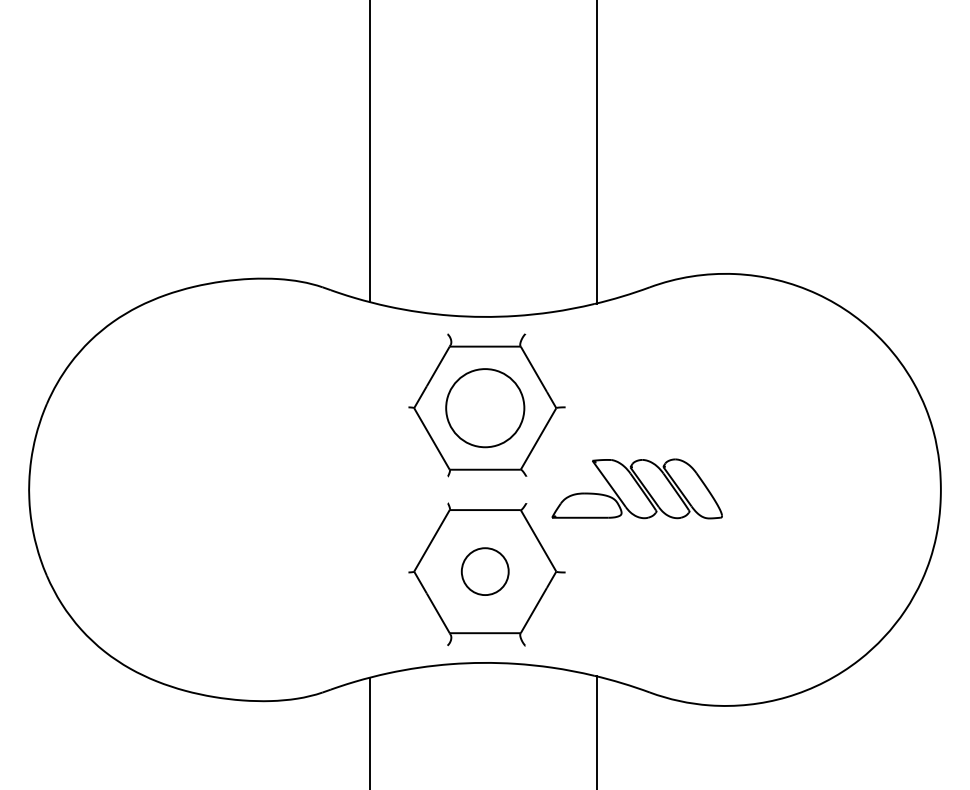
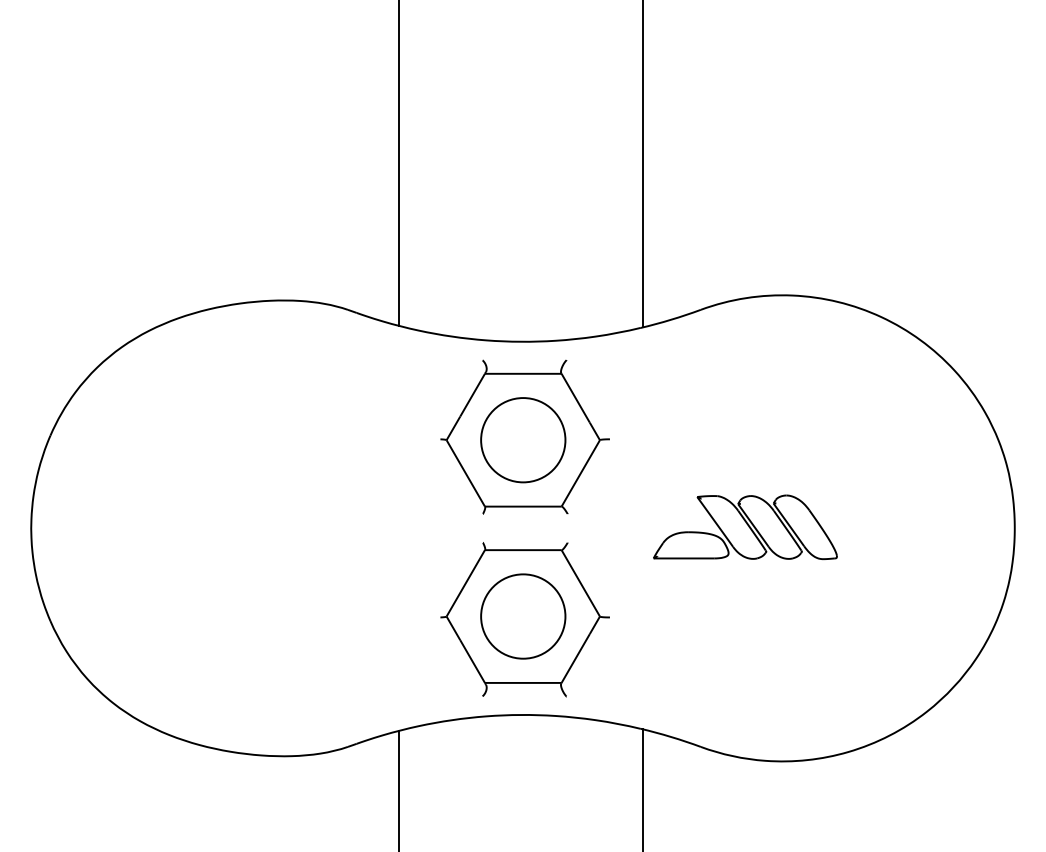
part: (636, 488) -> (744, 526), moved
circle: (485, 571) -> (523, 616), size x1.67

